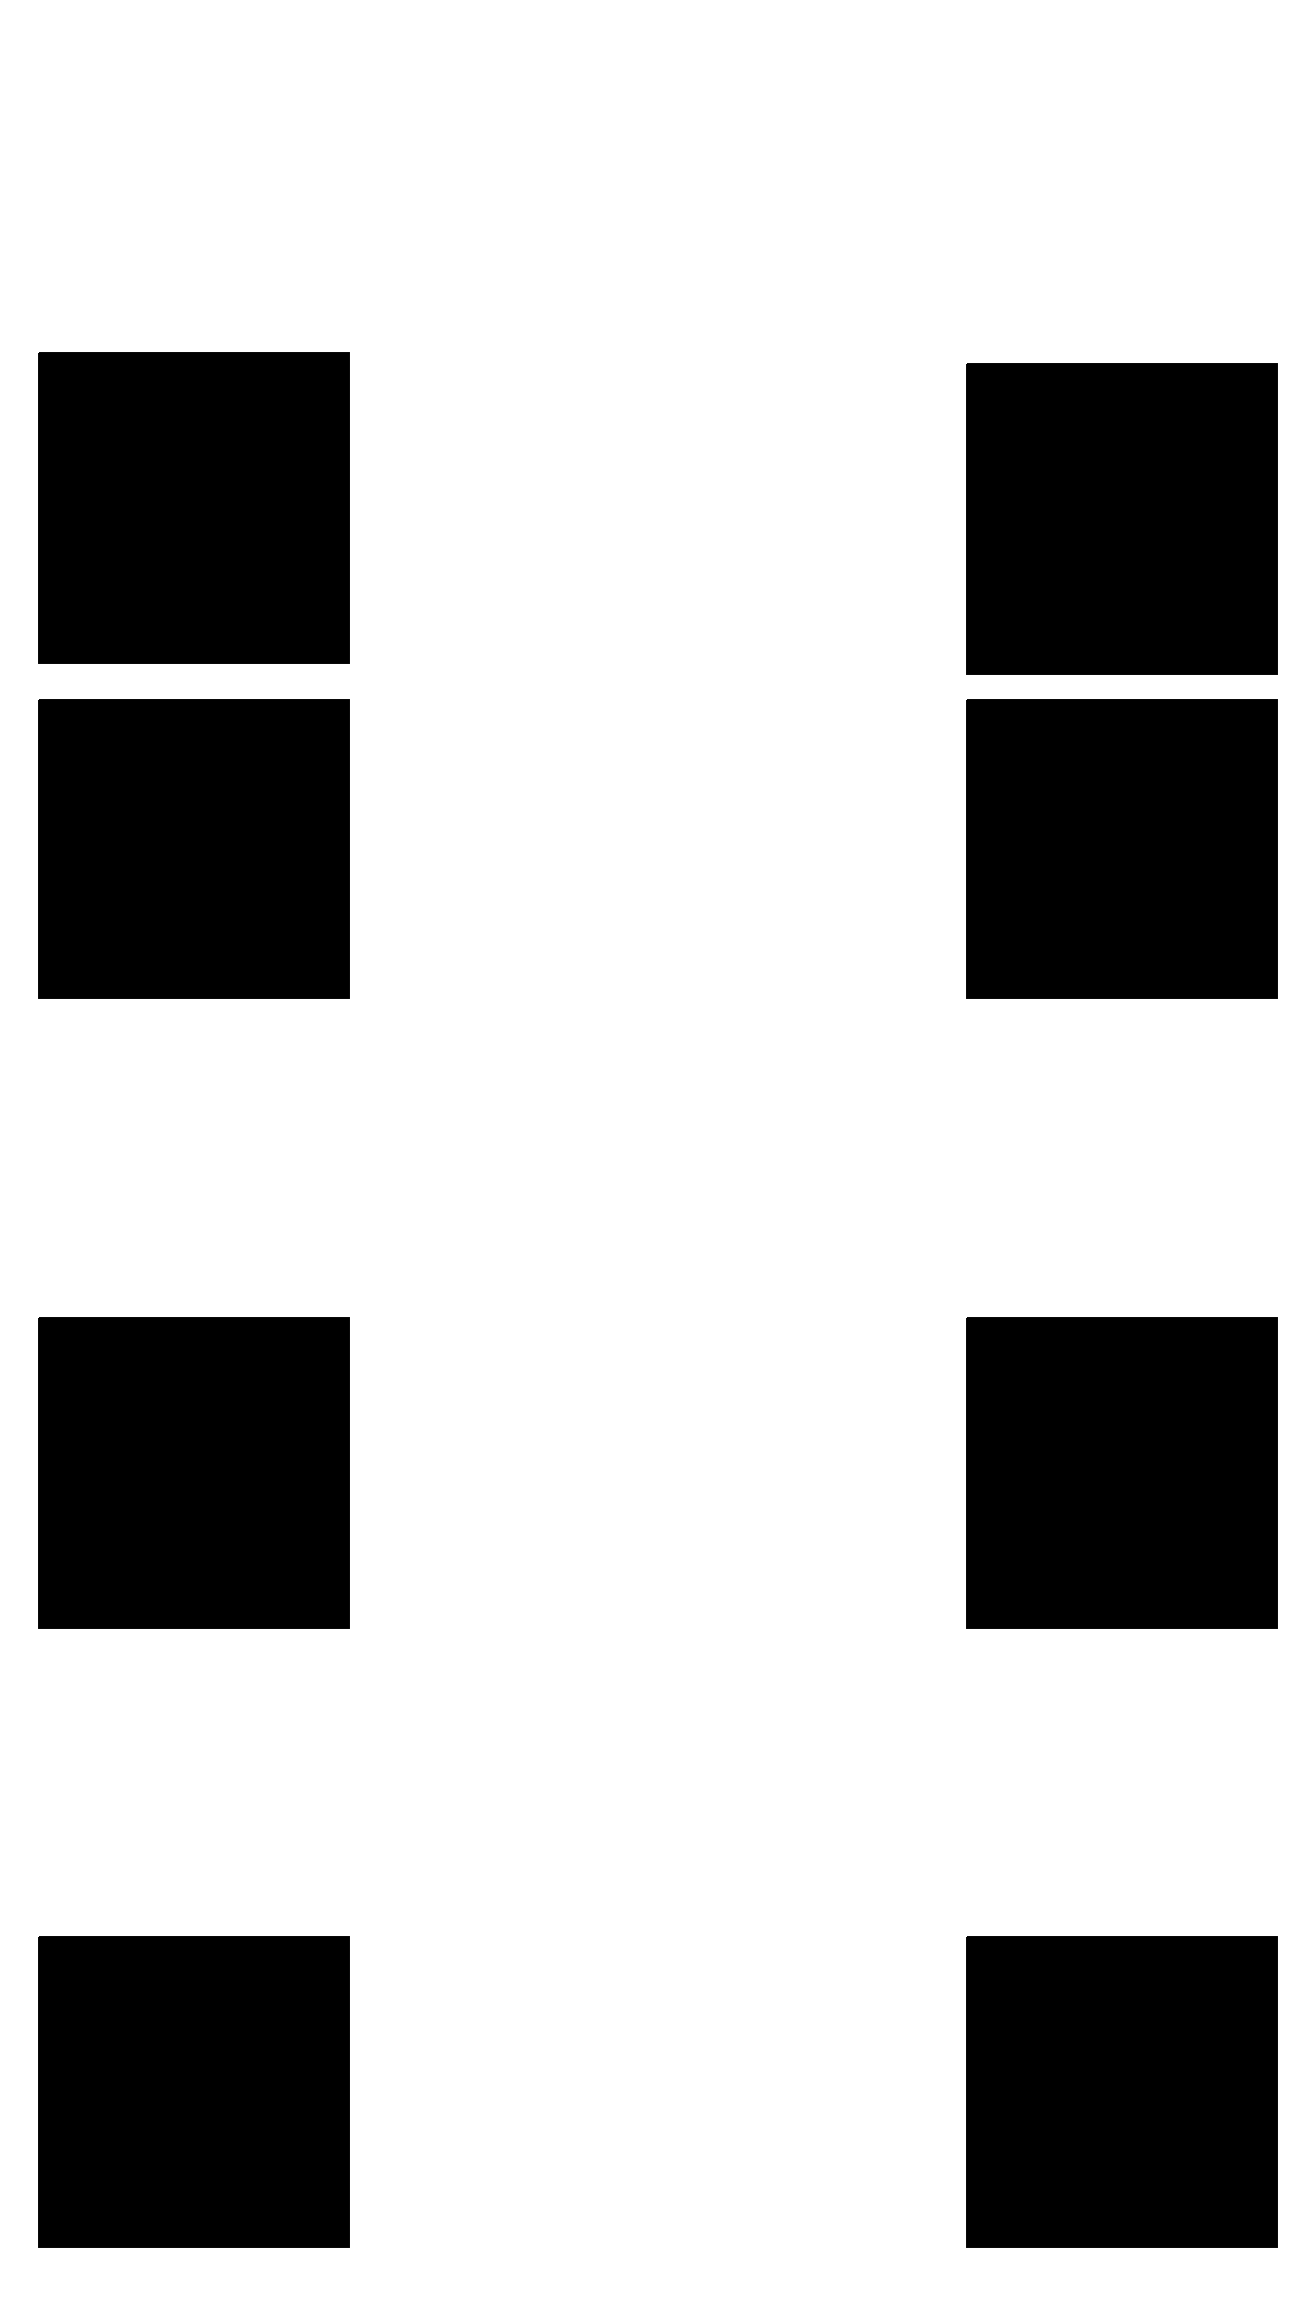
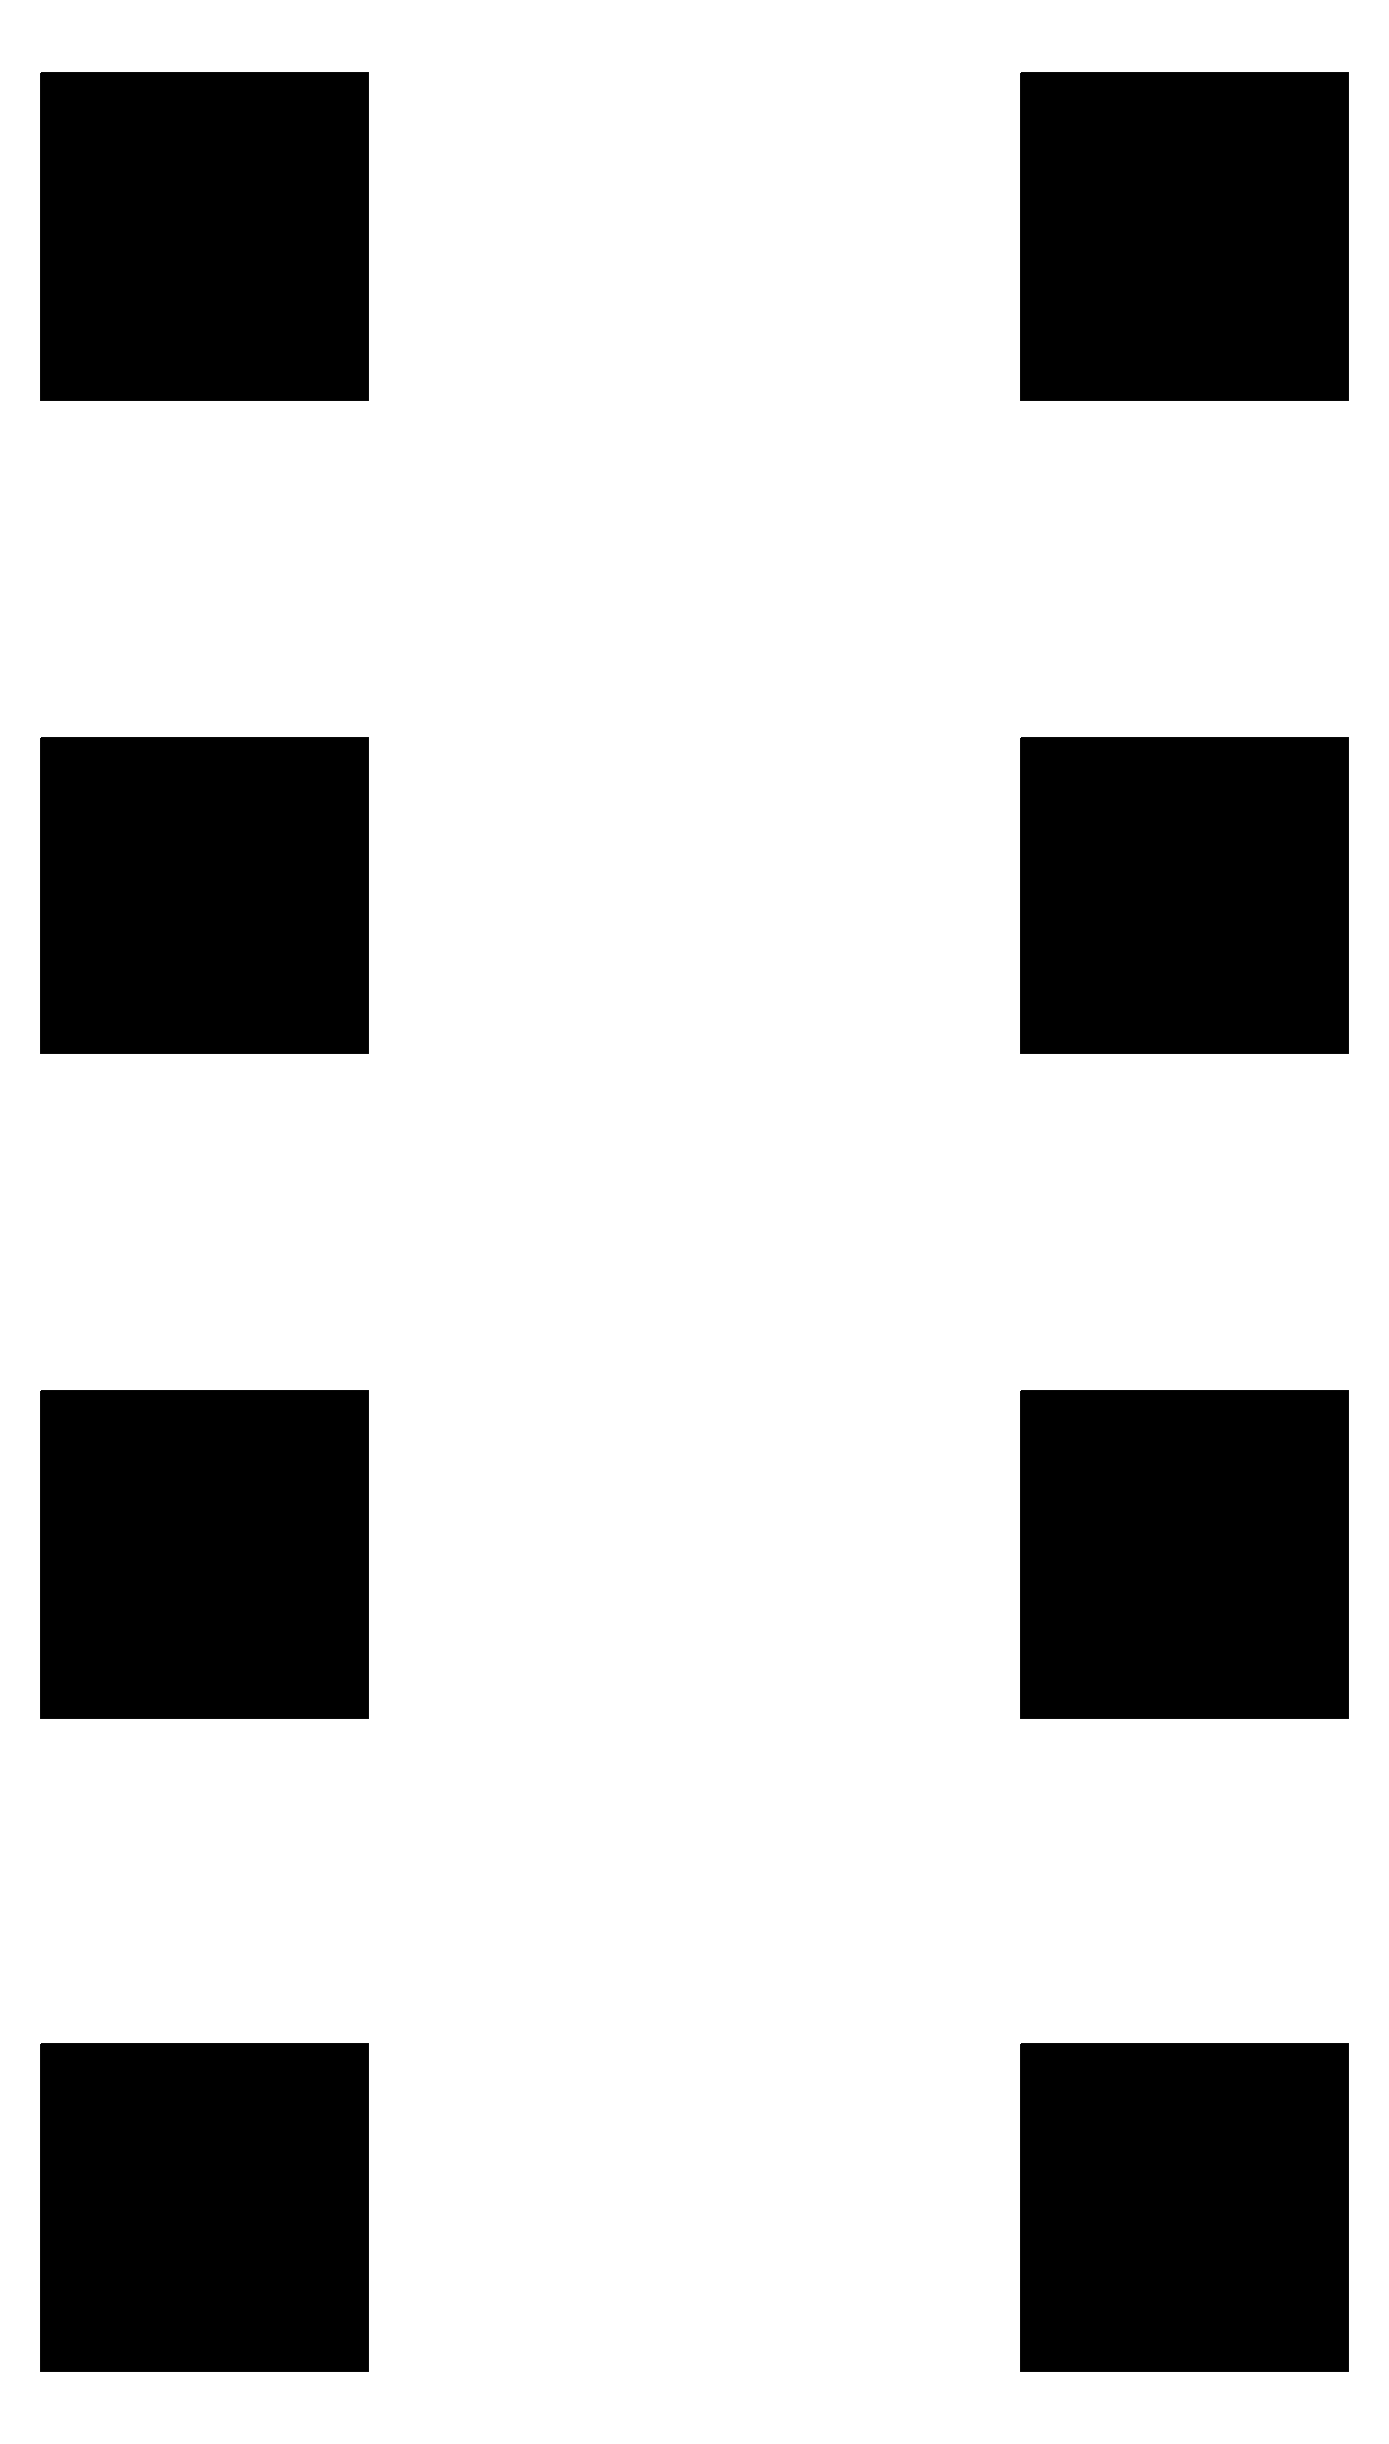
part: (193, 507) -> (204, 235), moved
part: (1121, 518) -> (1183, 235), moved

